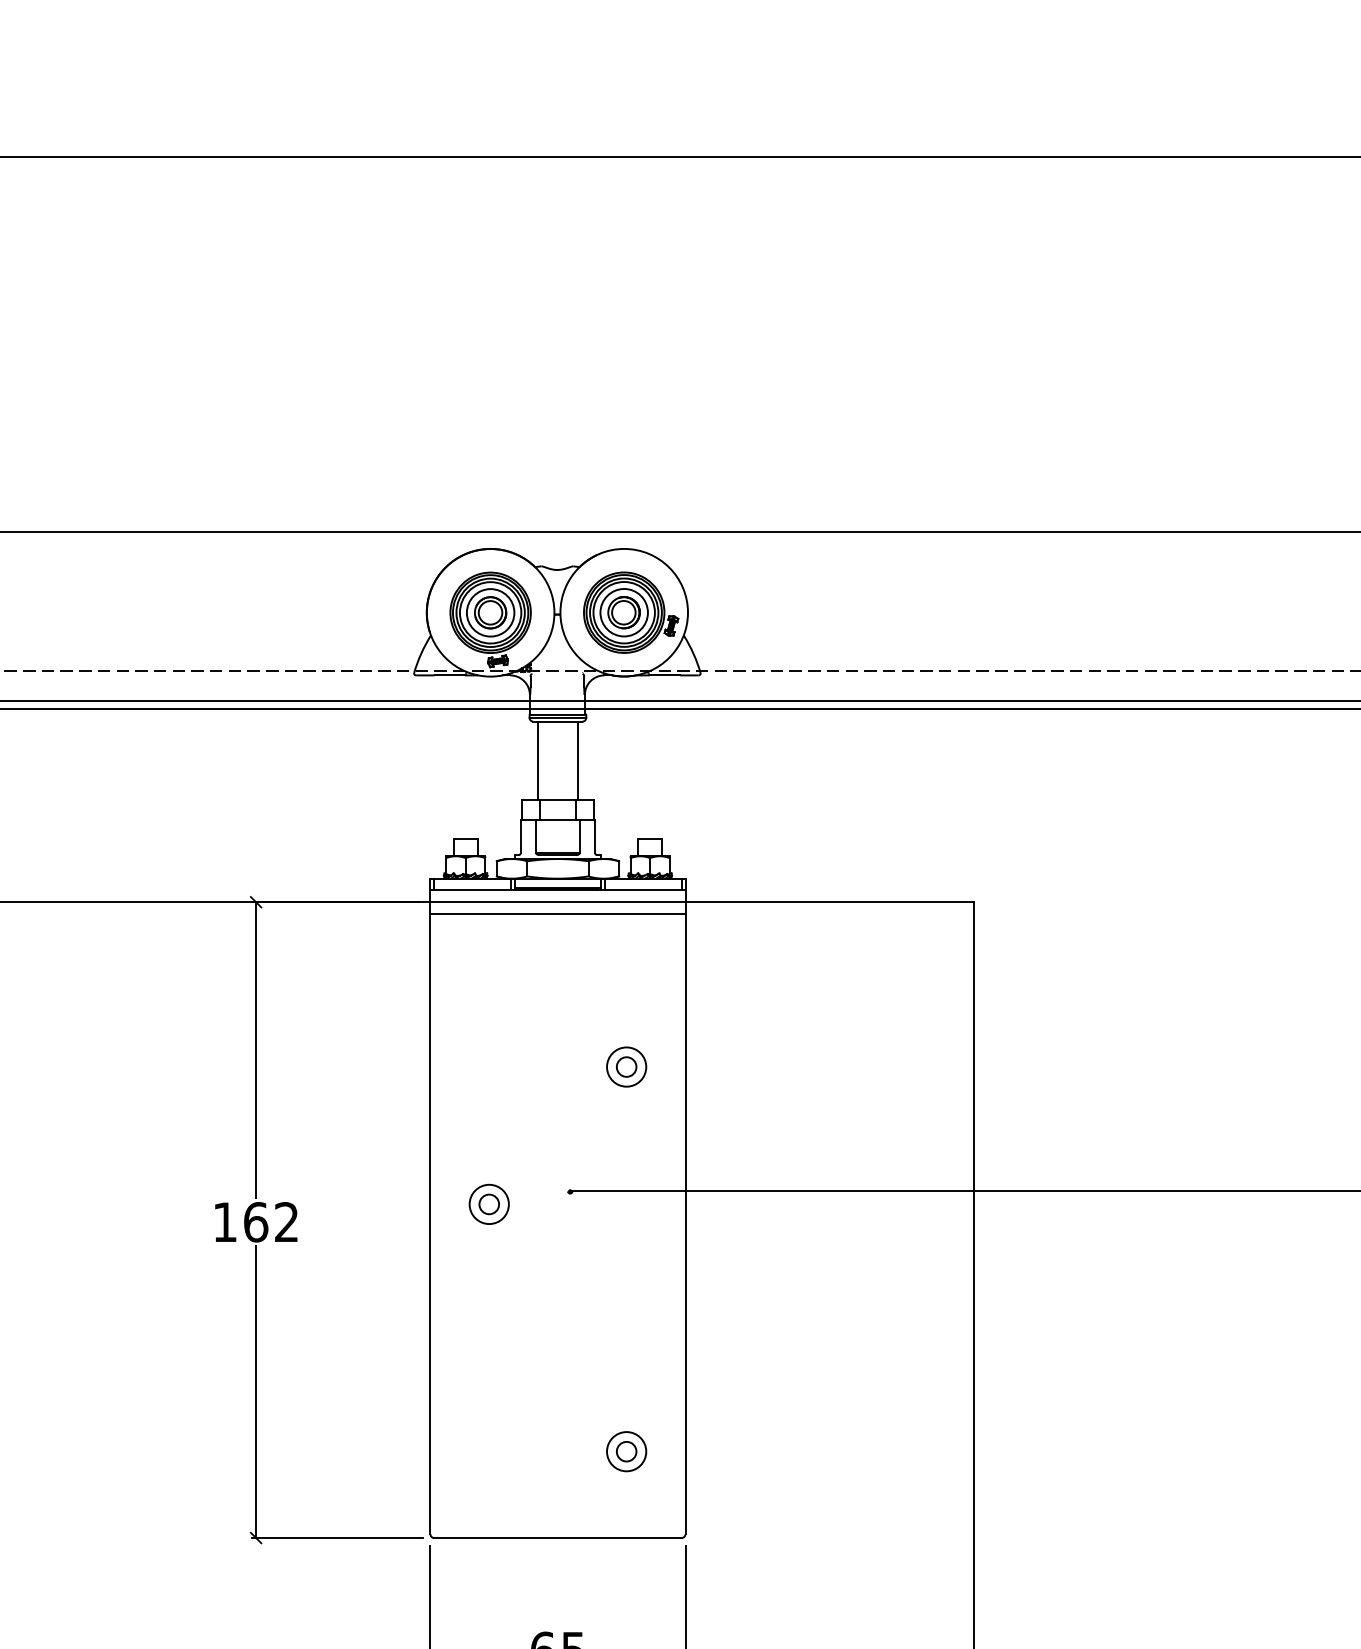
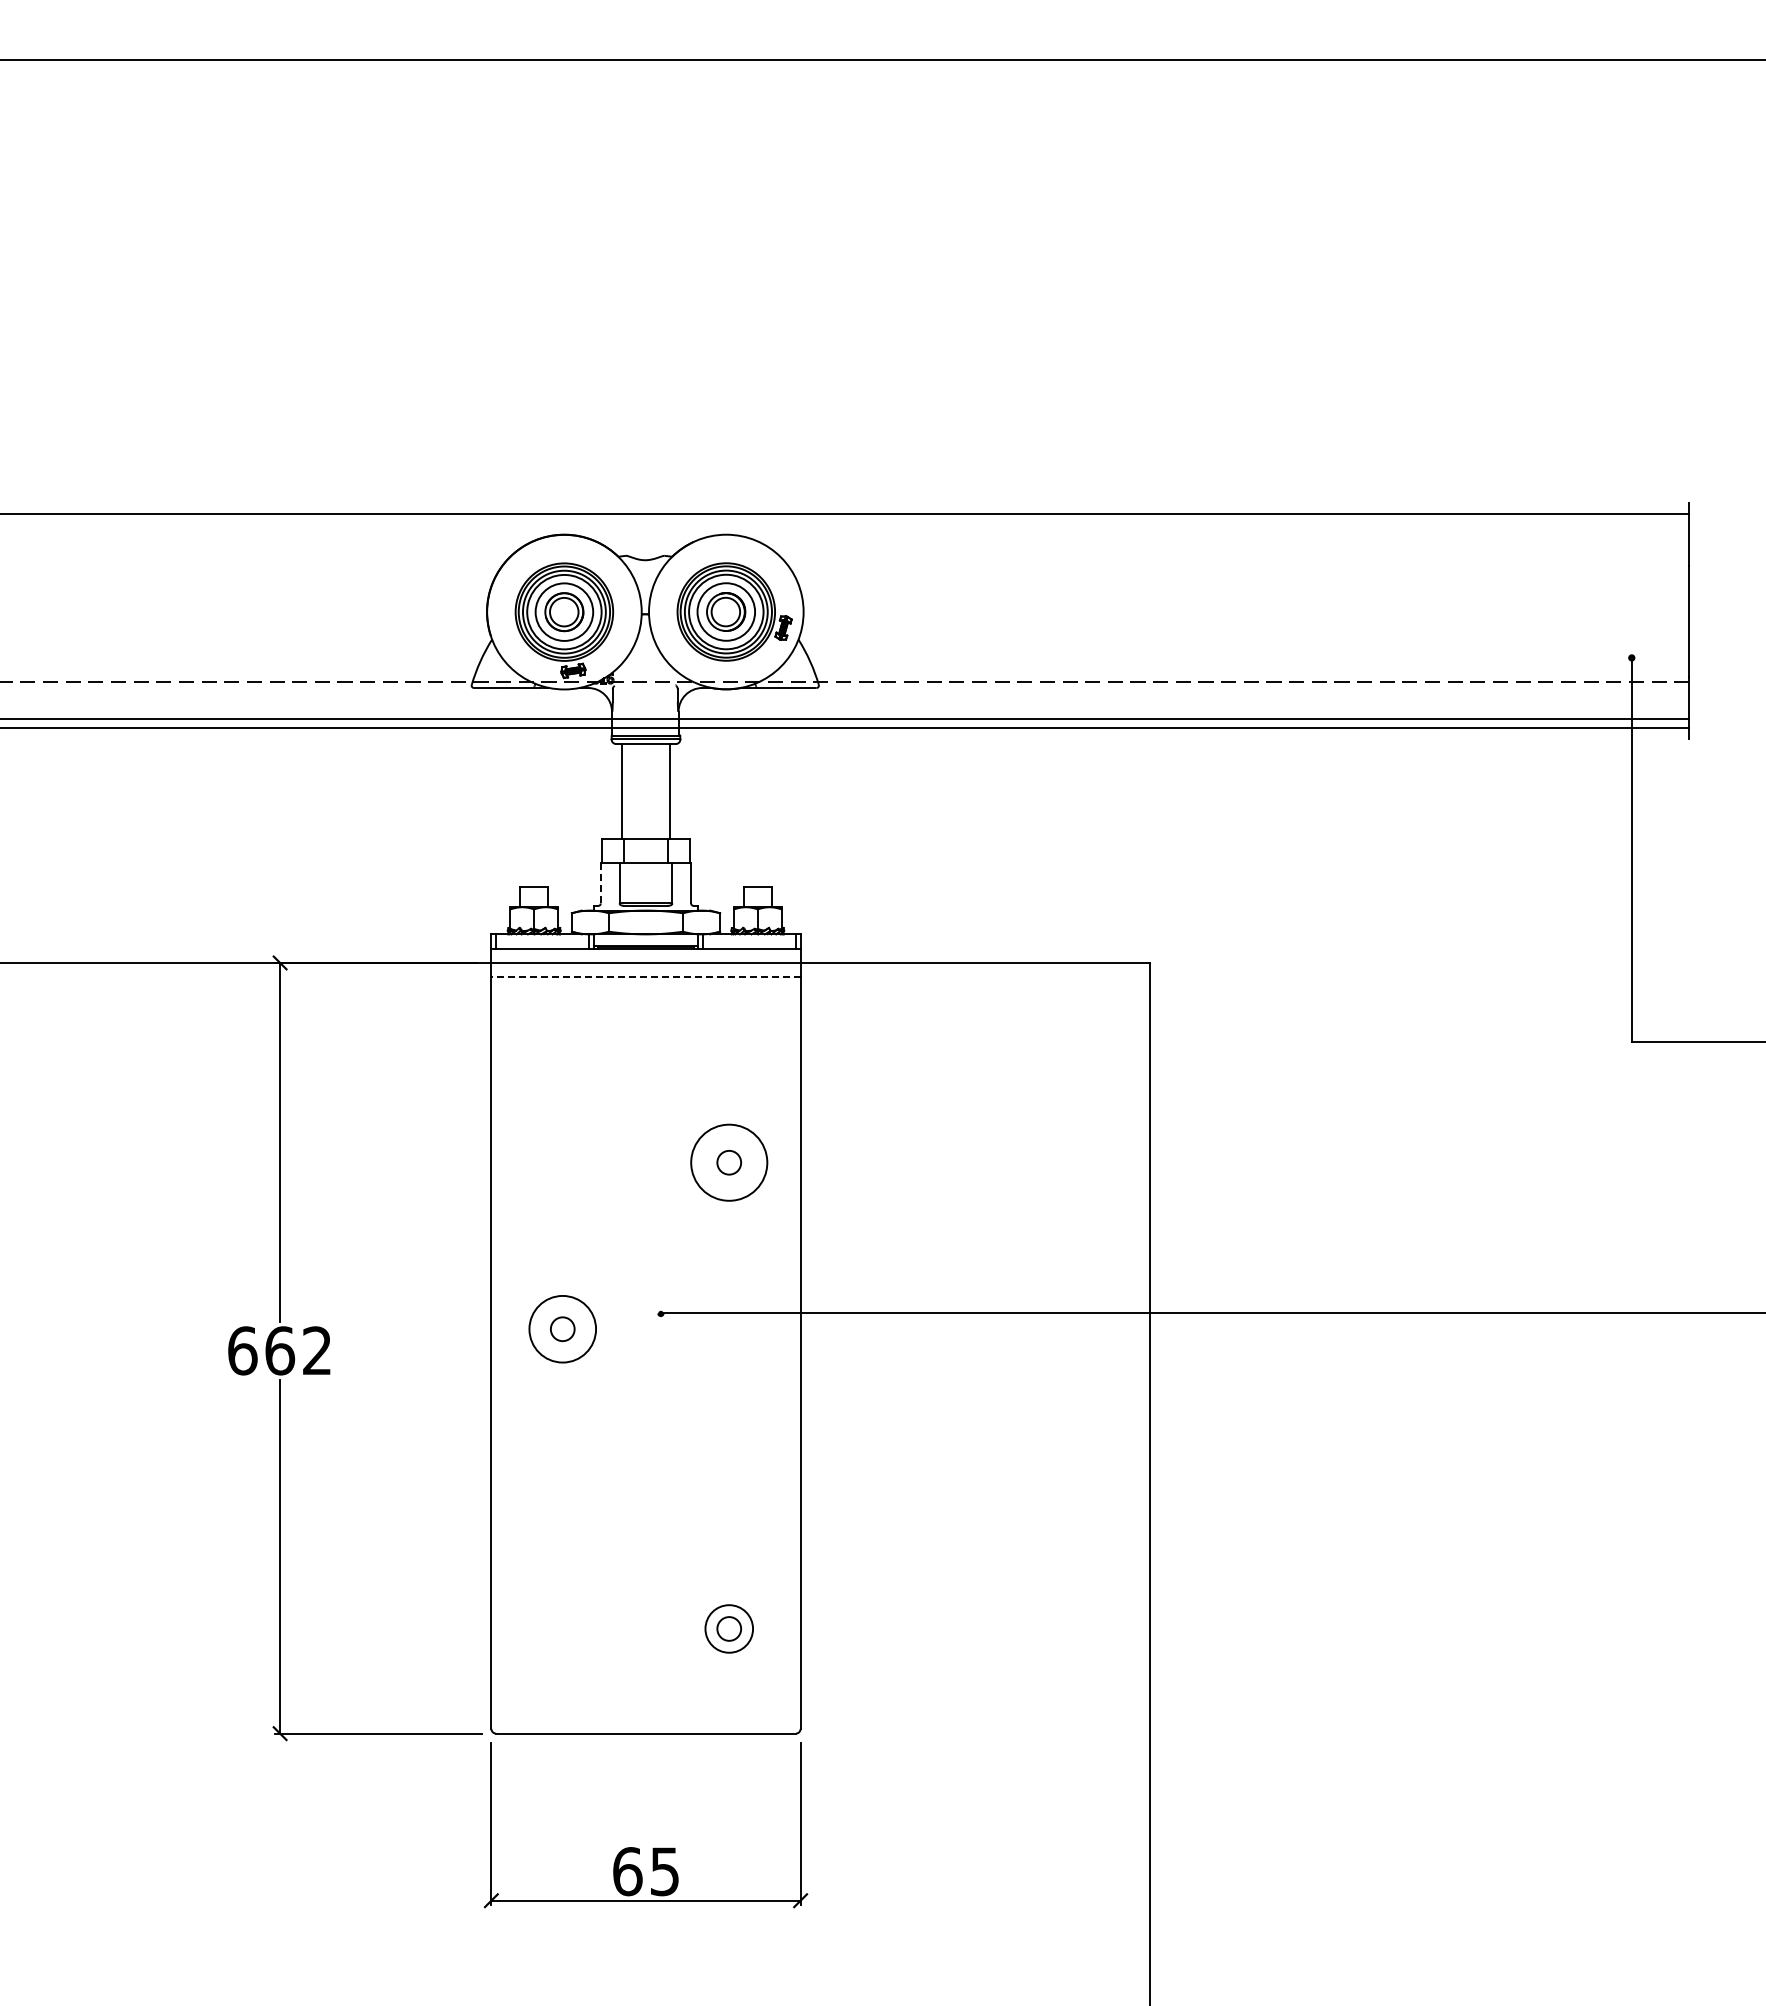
line: (520, 835) -> (600, 882), solid -> dashed
line: (558, 914) -> (646, 977), solid -> dashed
circle: (626, 1066) -> (729, 1162), size x1.6
circle: (489, 1204) -> (562, 1329), size x1.4
text: (225, 1221) -> (242, 1350), 162 -> 662

